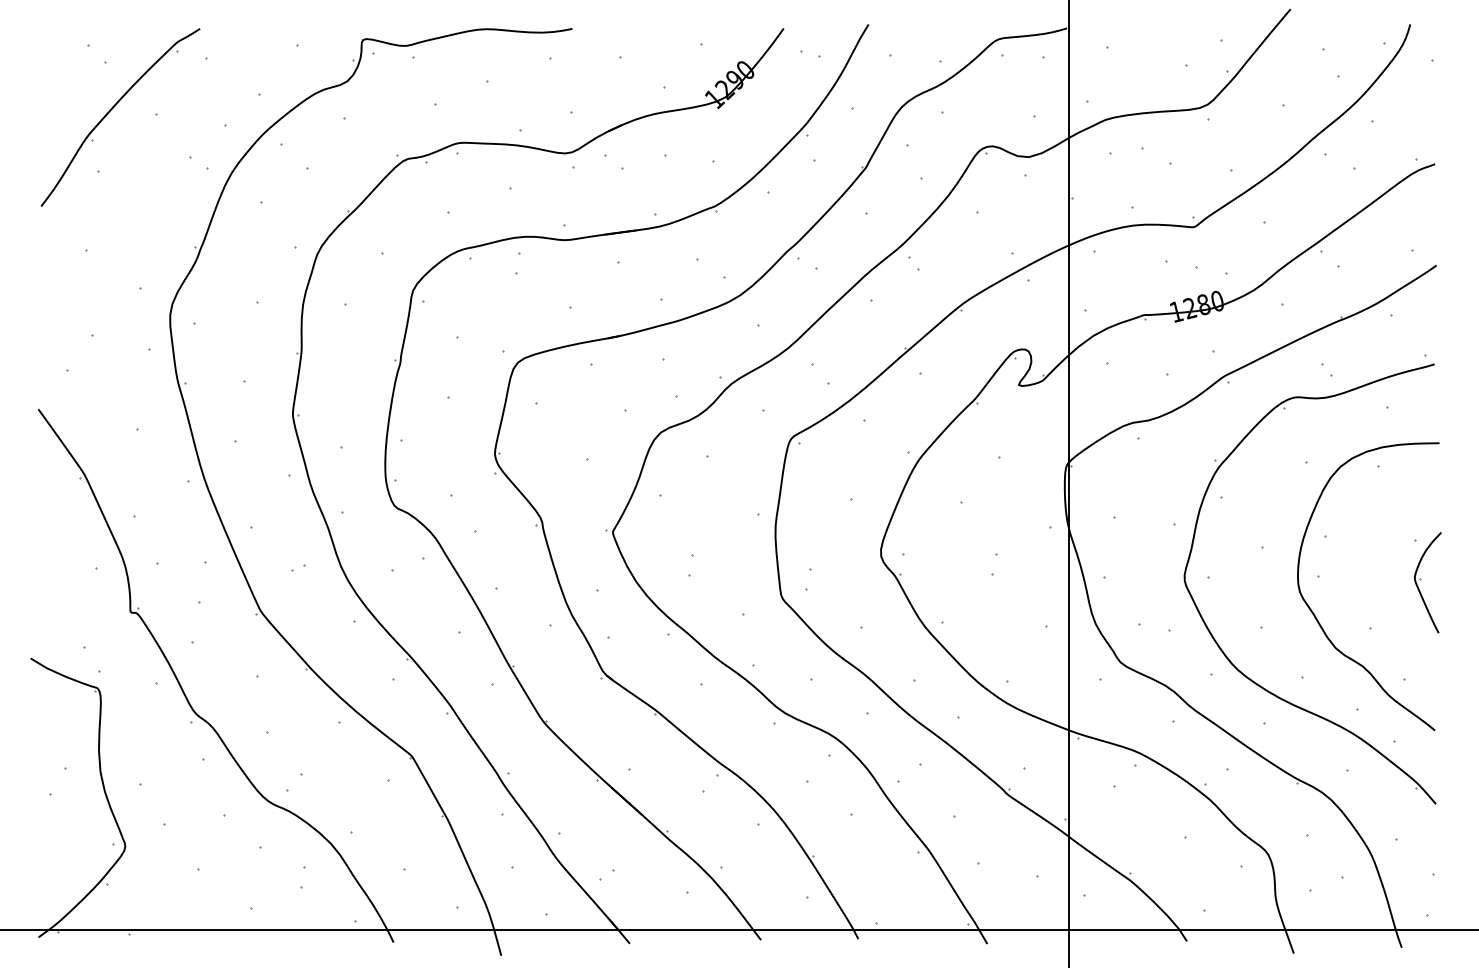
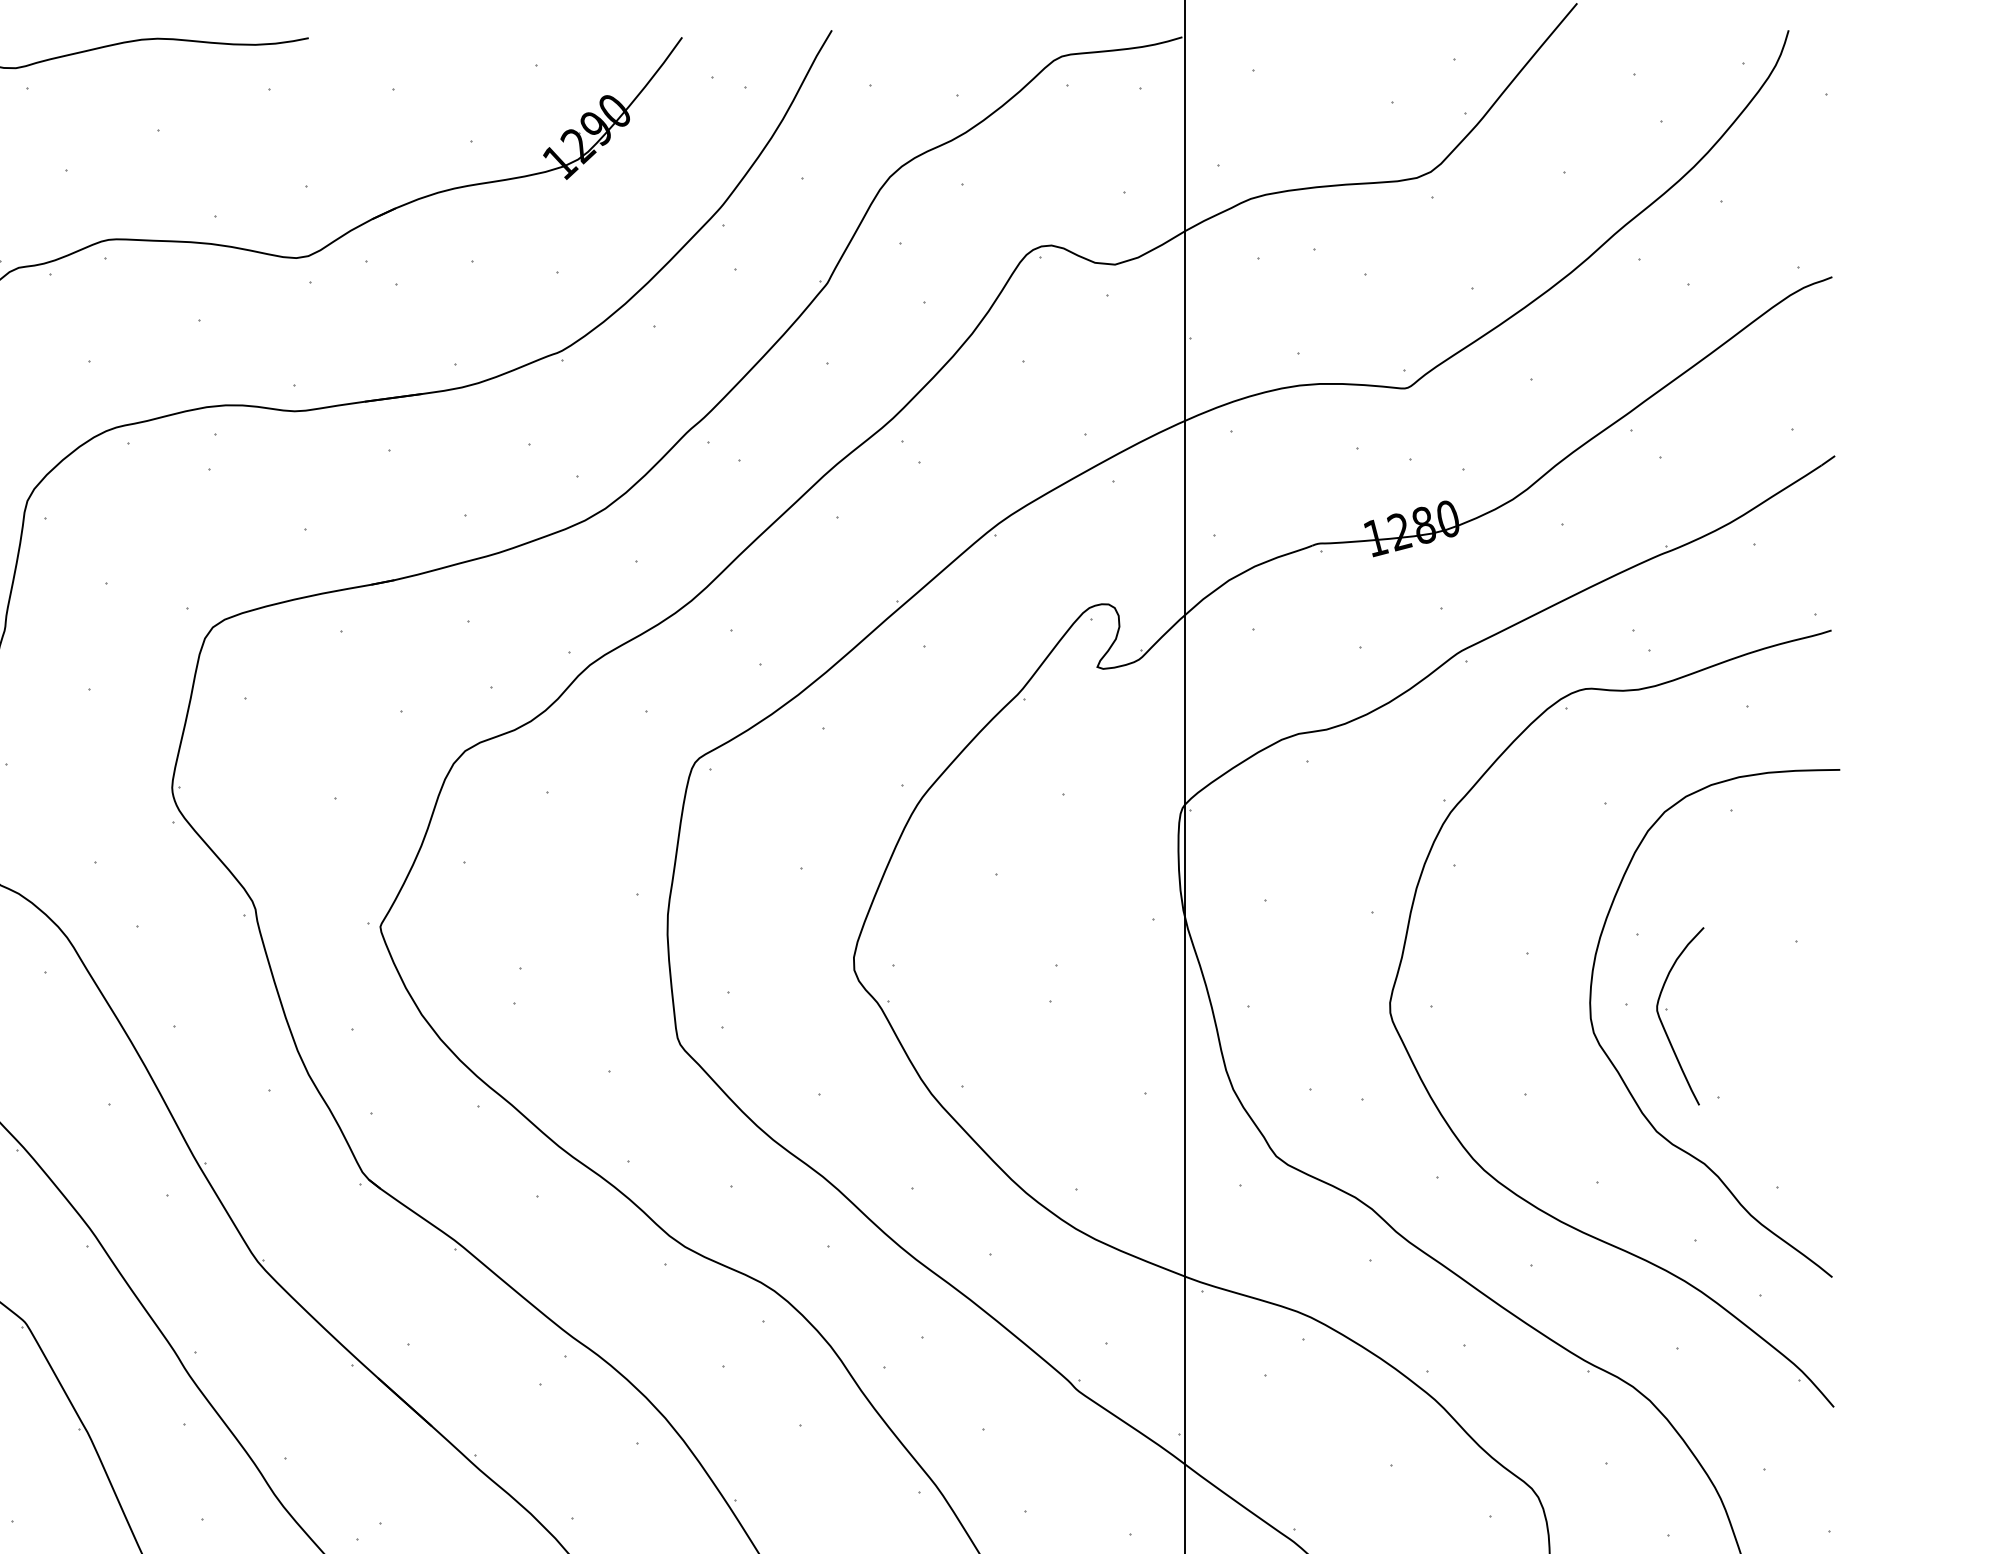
part: (1421, 579) -> (1668, 1010), moved

